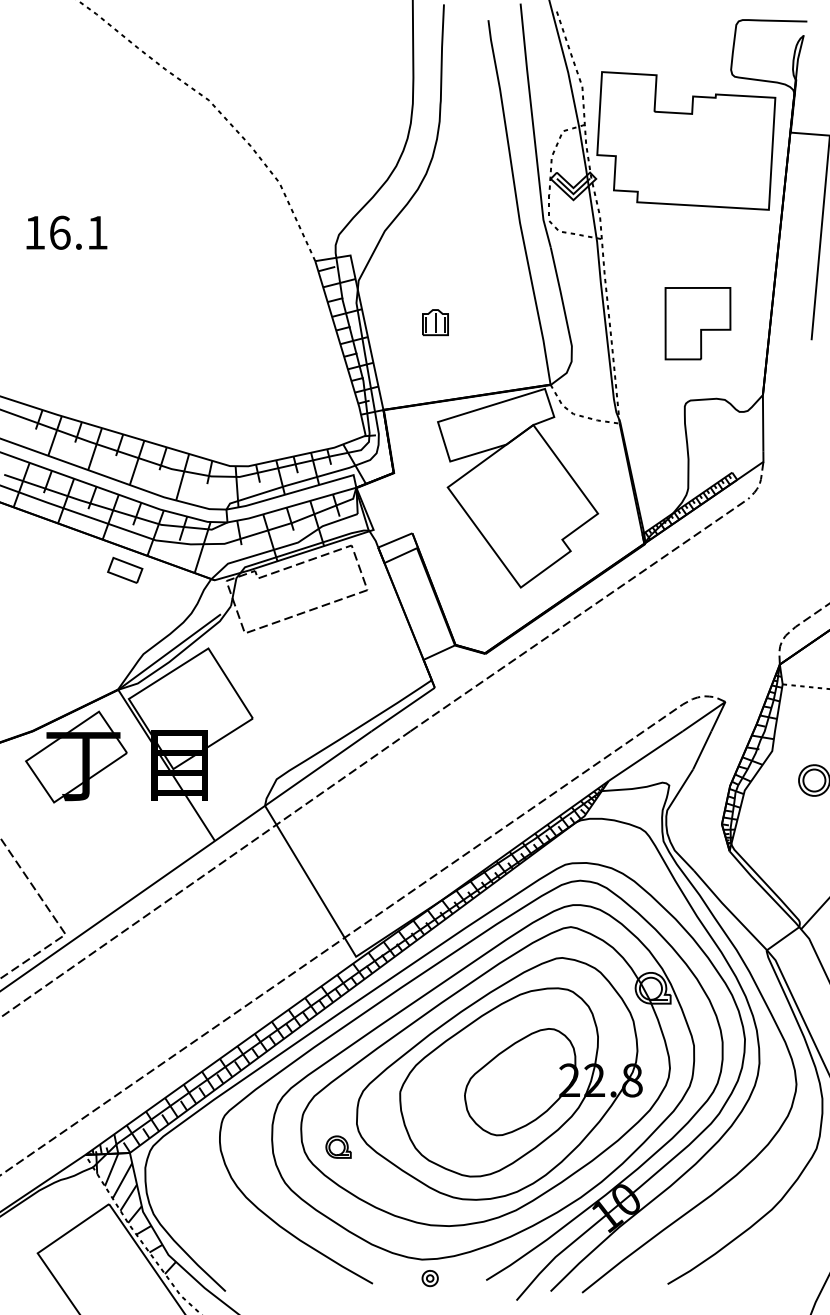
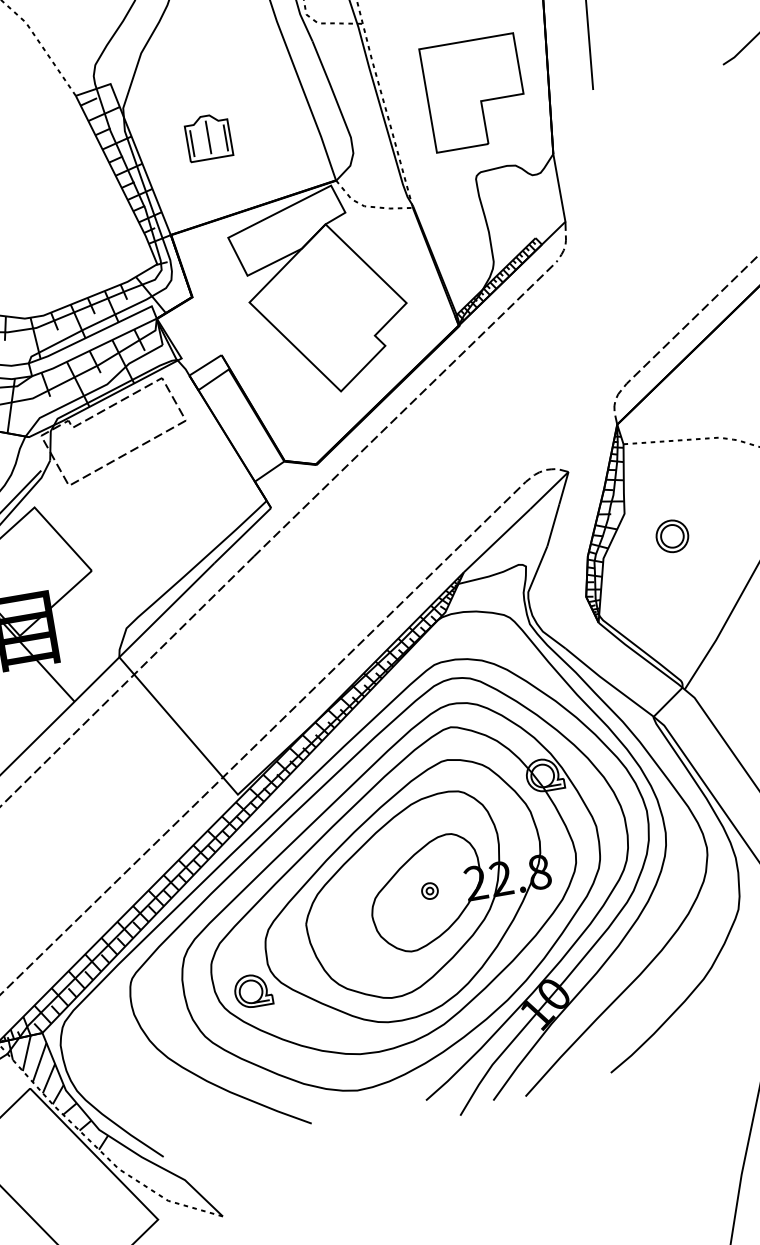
part: (435, 322) -> (208, 137), size x1.67
part: (697, 323) -> (474, 92), size x1.43
part: (338, 1146) -> (252, 990), size x1.43
part: (429, 1278) -> (429, 891), moved

